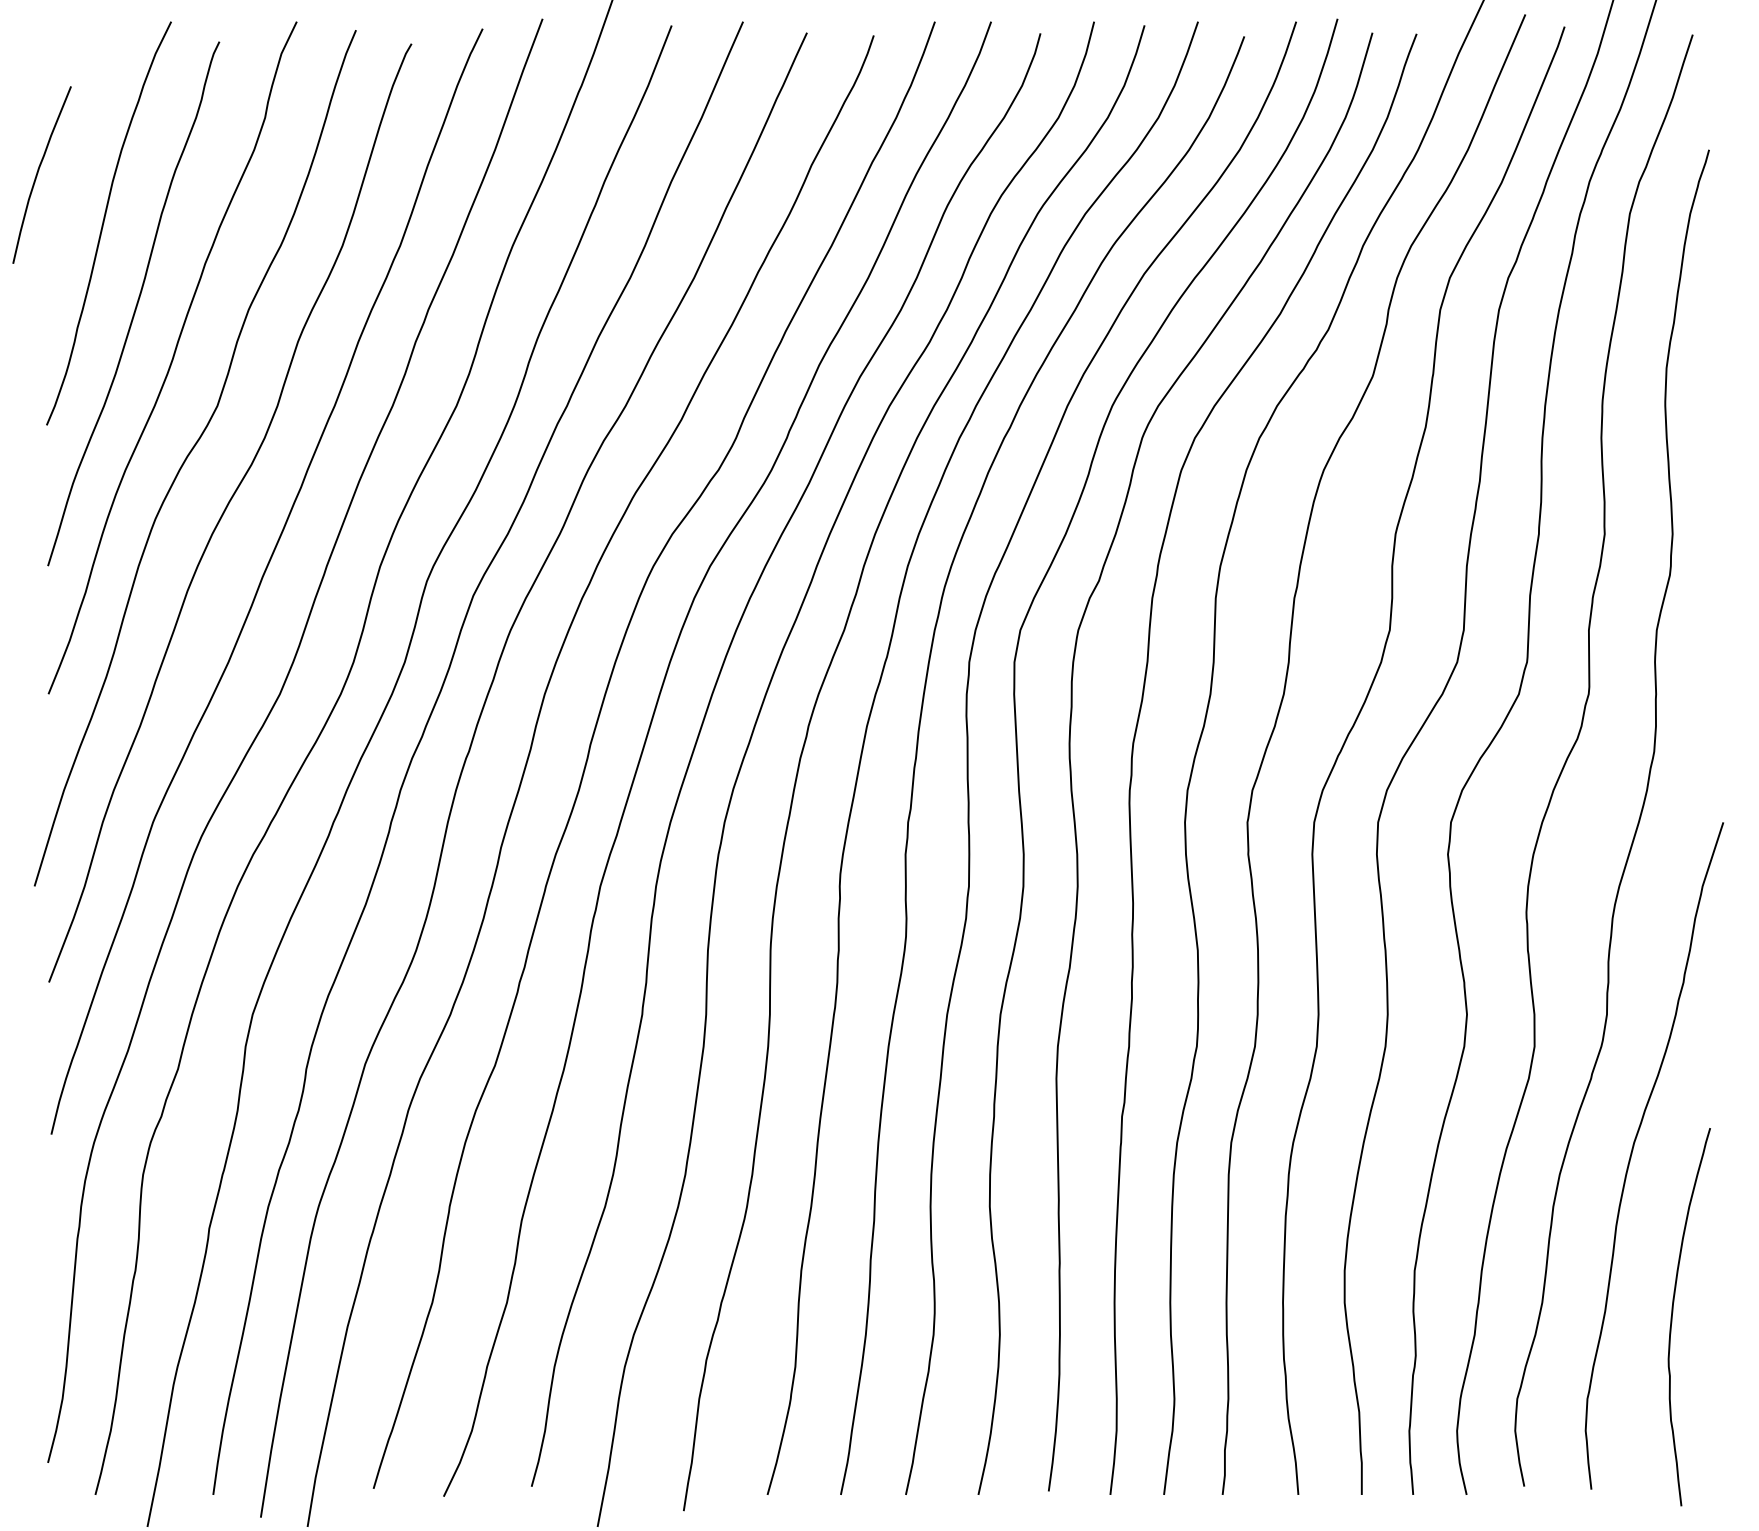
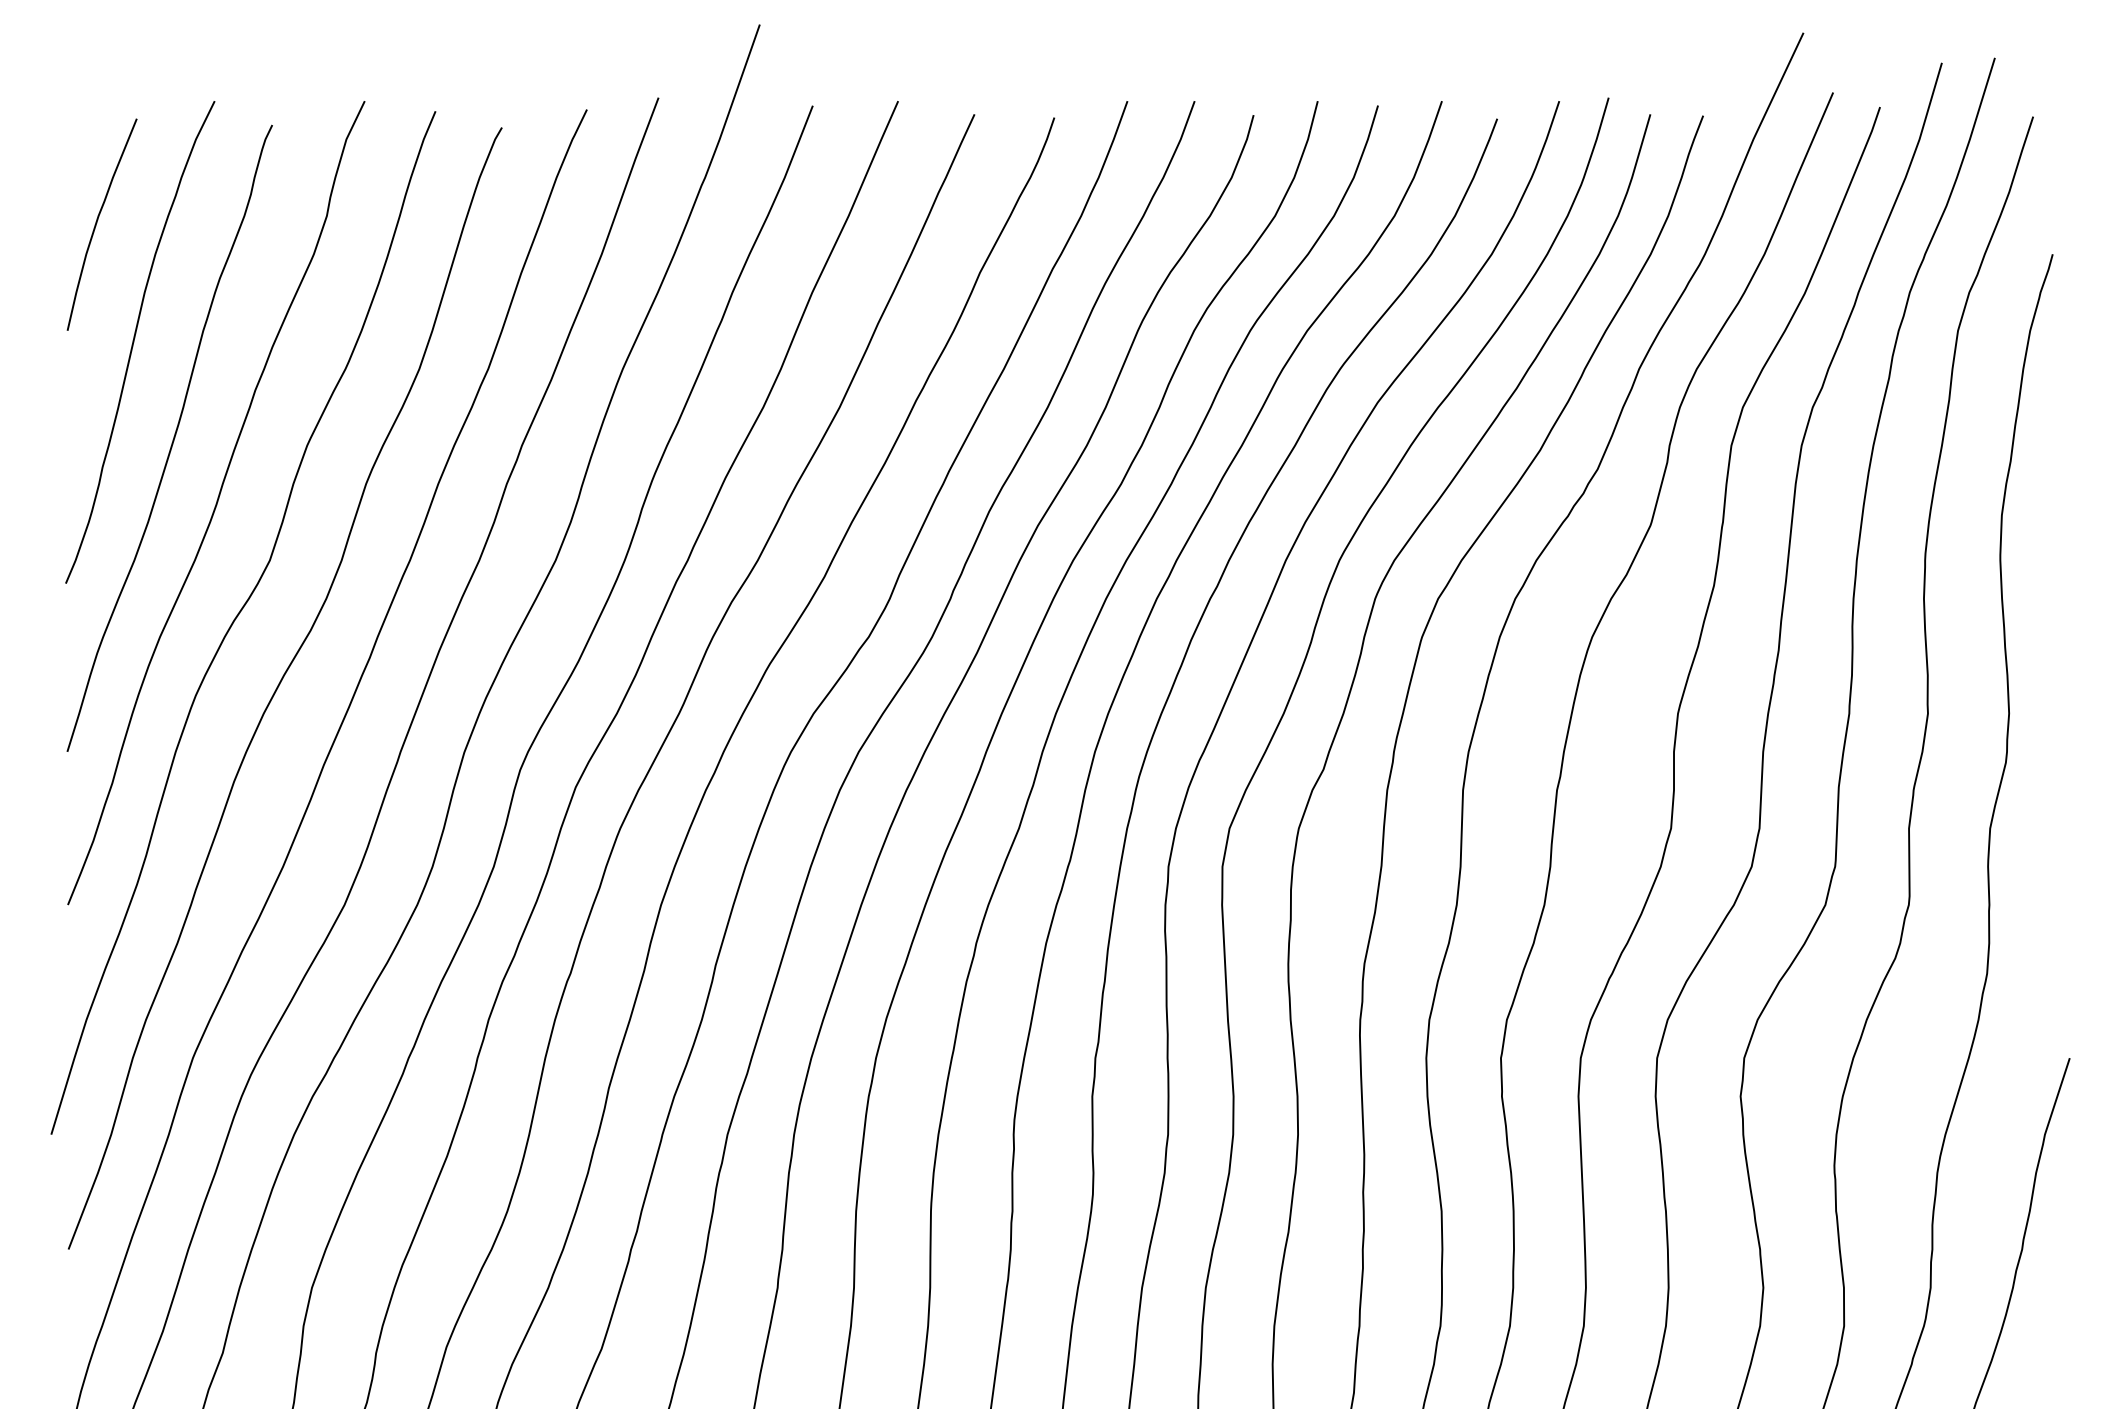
curve: (38, 173) -> (97, 222), moved

